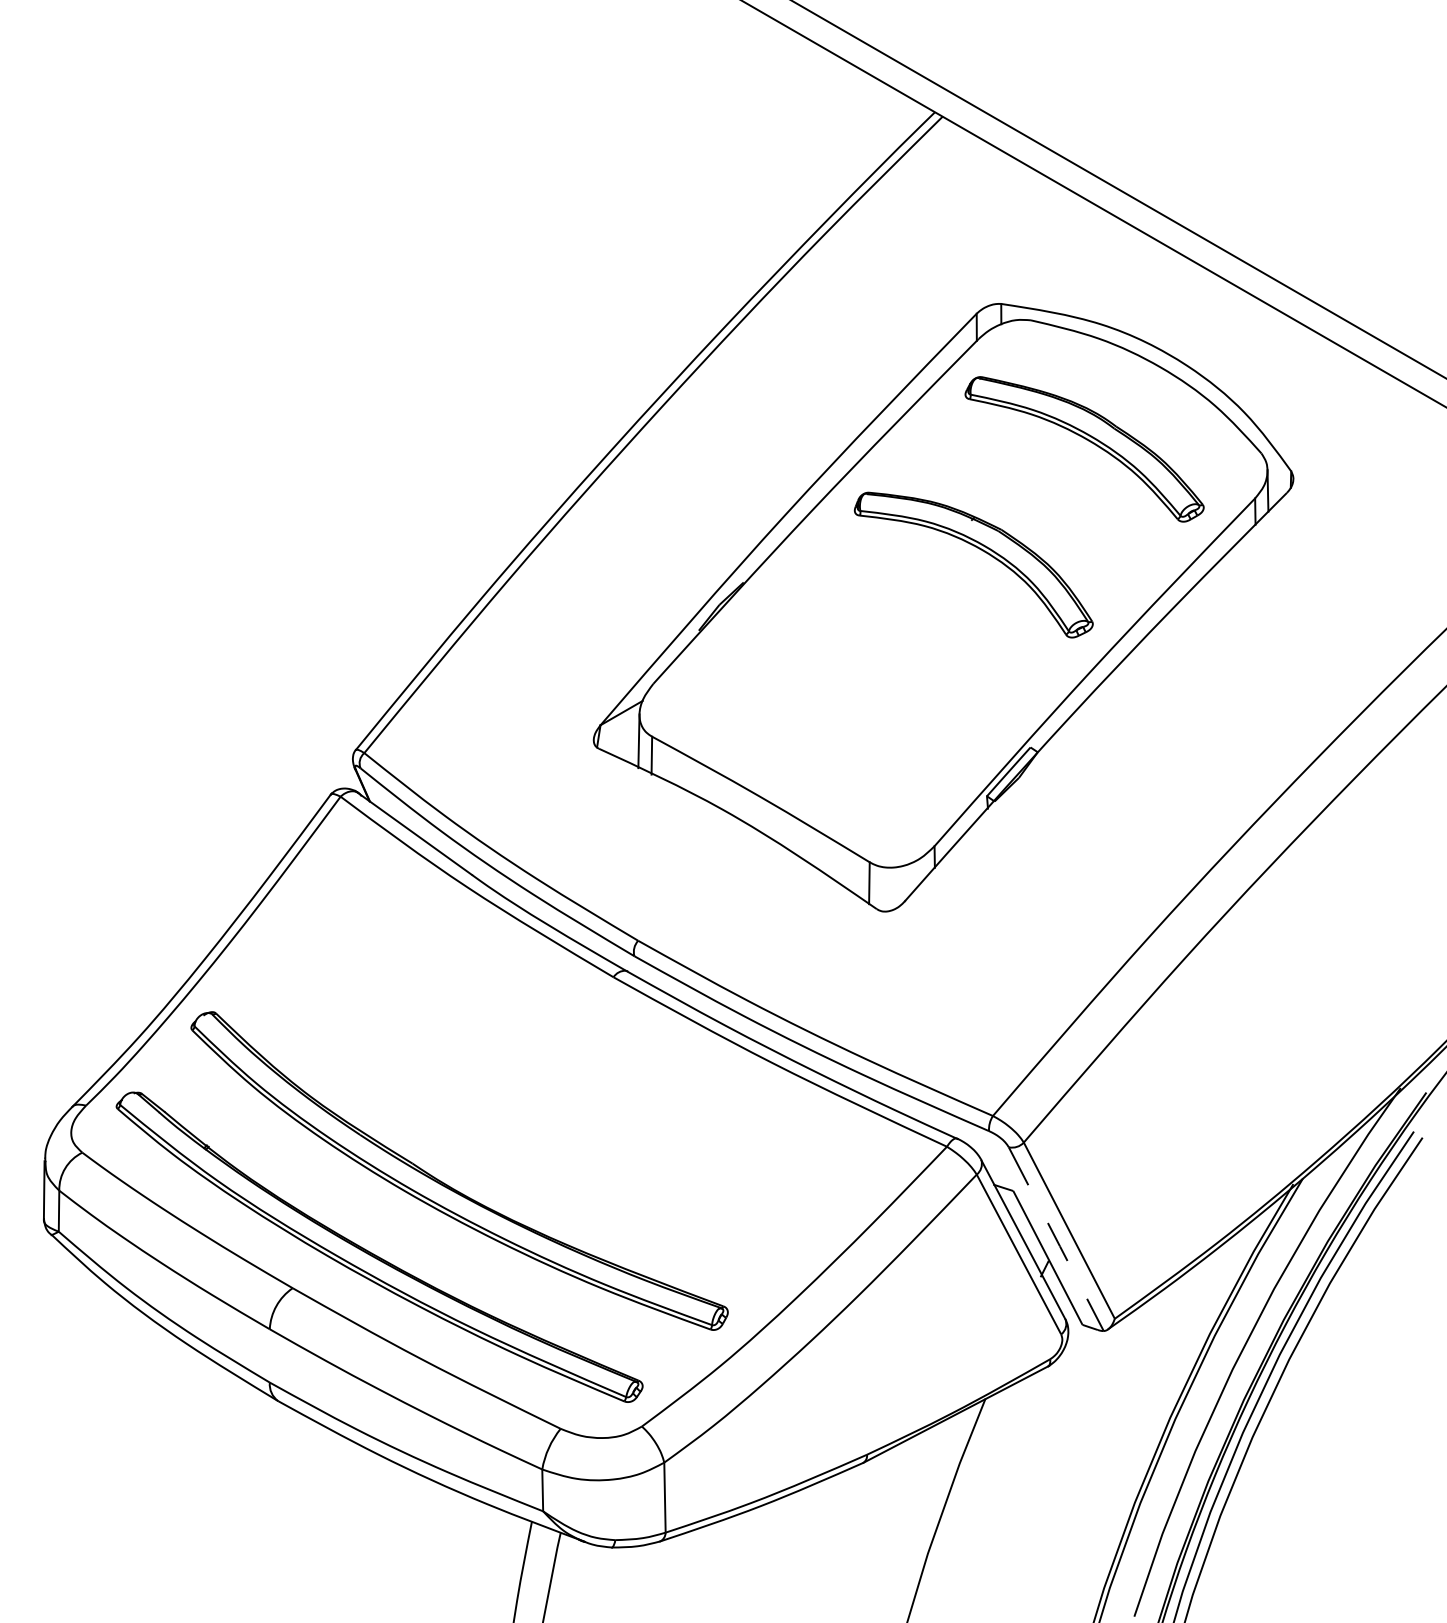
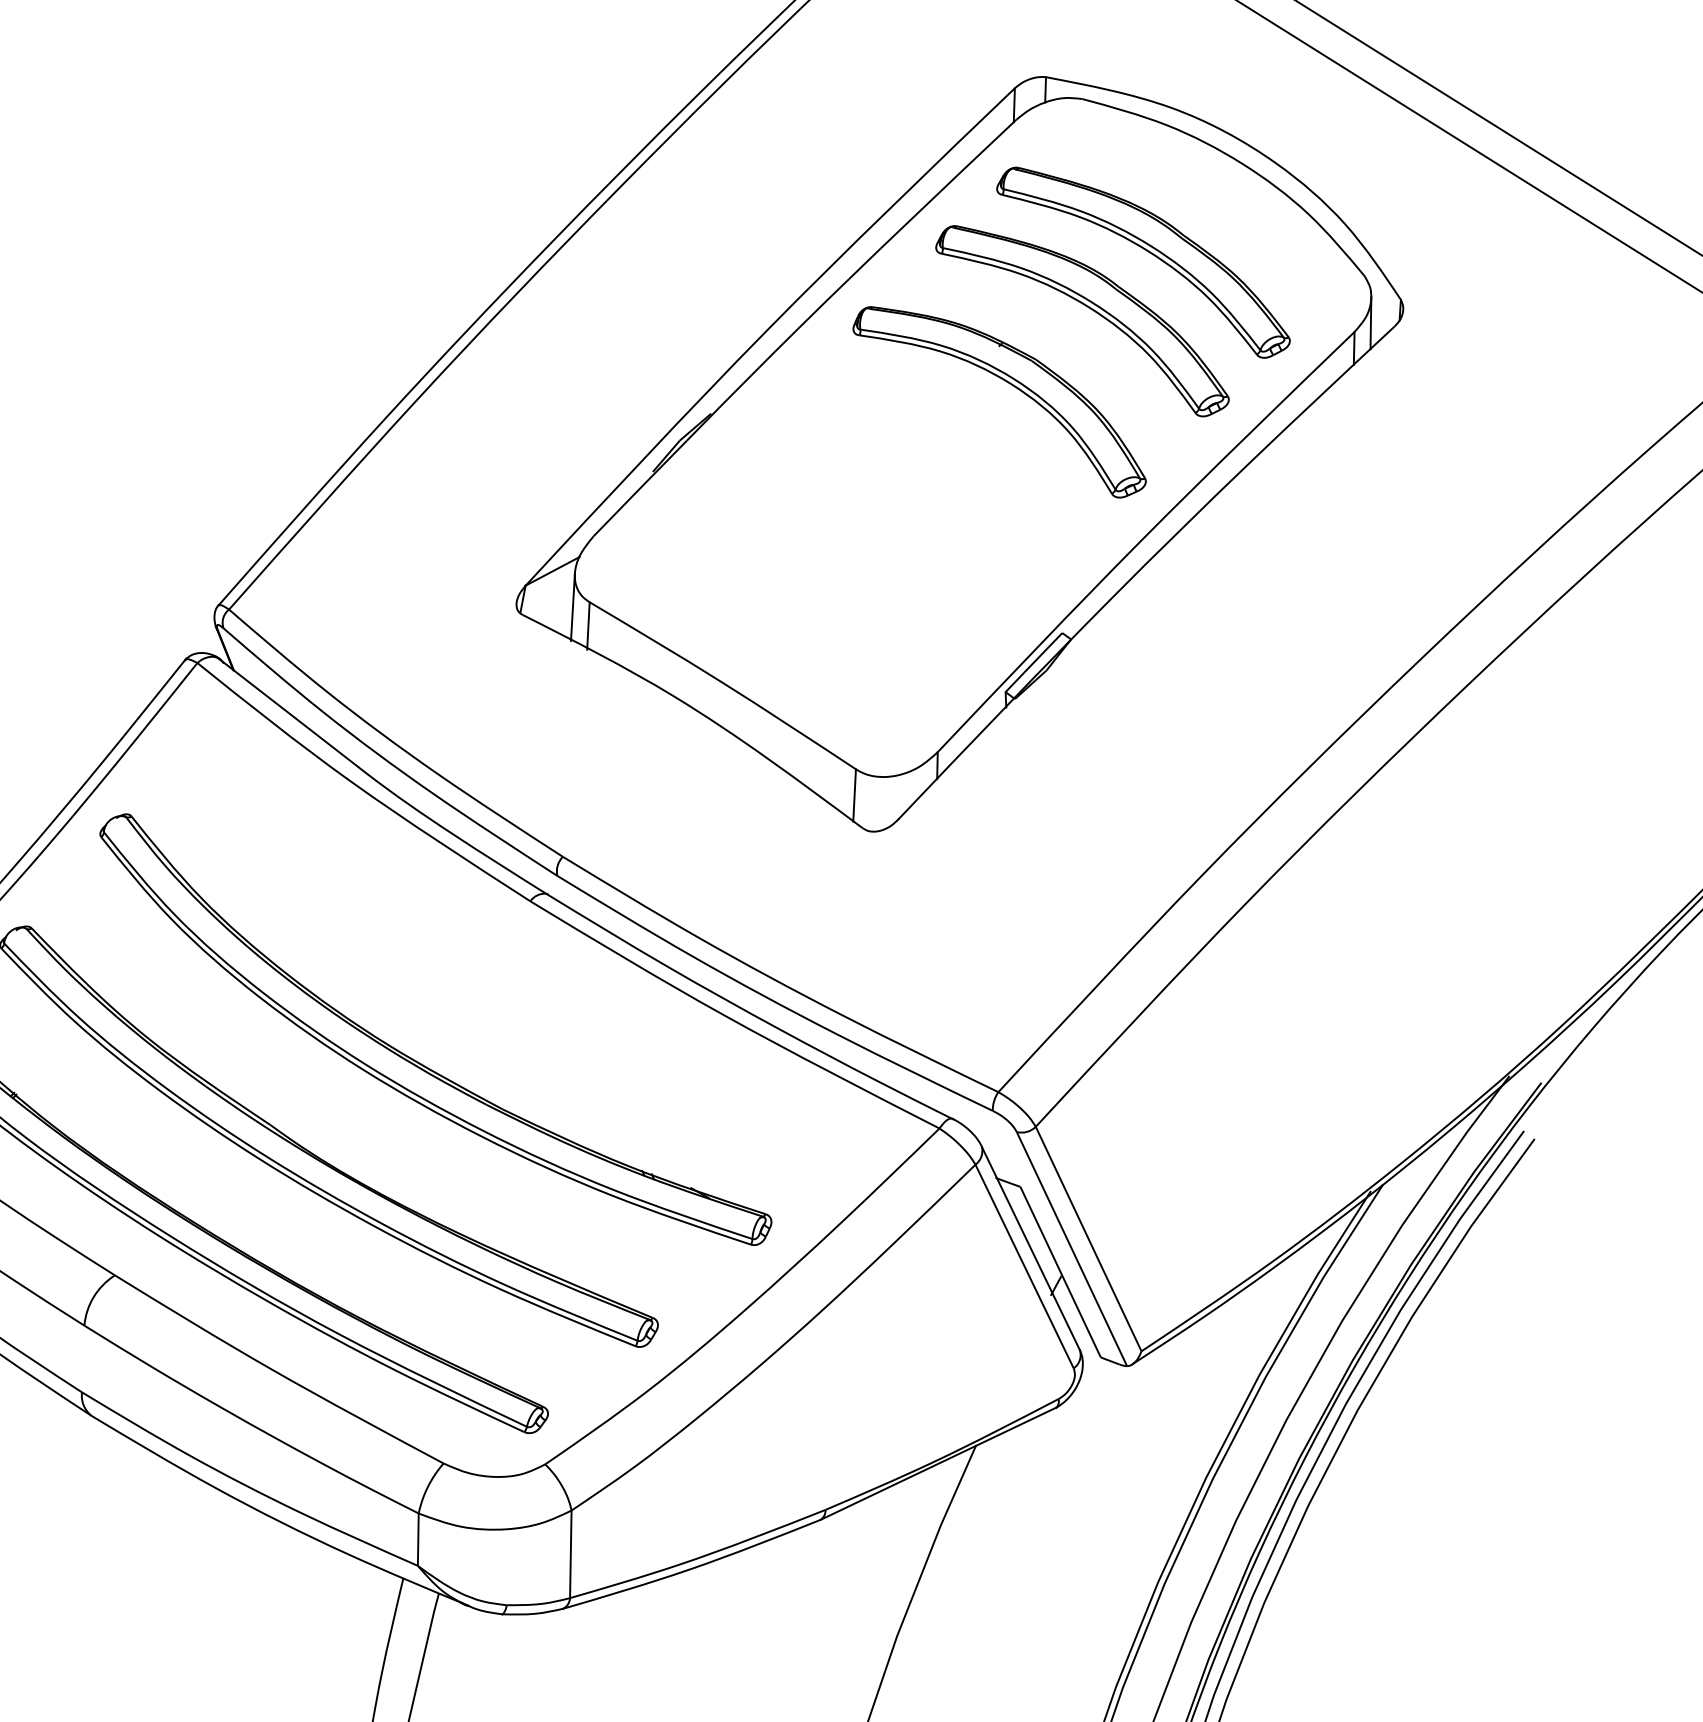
part: (1041, 487) -> (1087, 308), added
part: (529, 1108) -> (419, 1061), added
line: (1056, 1240) -> (1072, 1250), dashed -> solid

